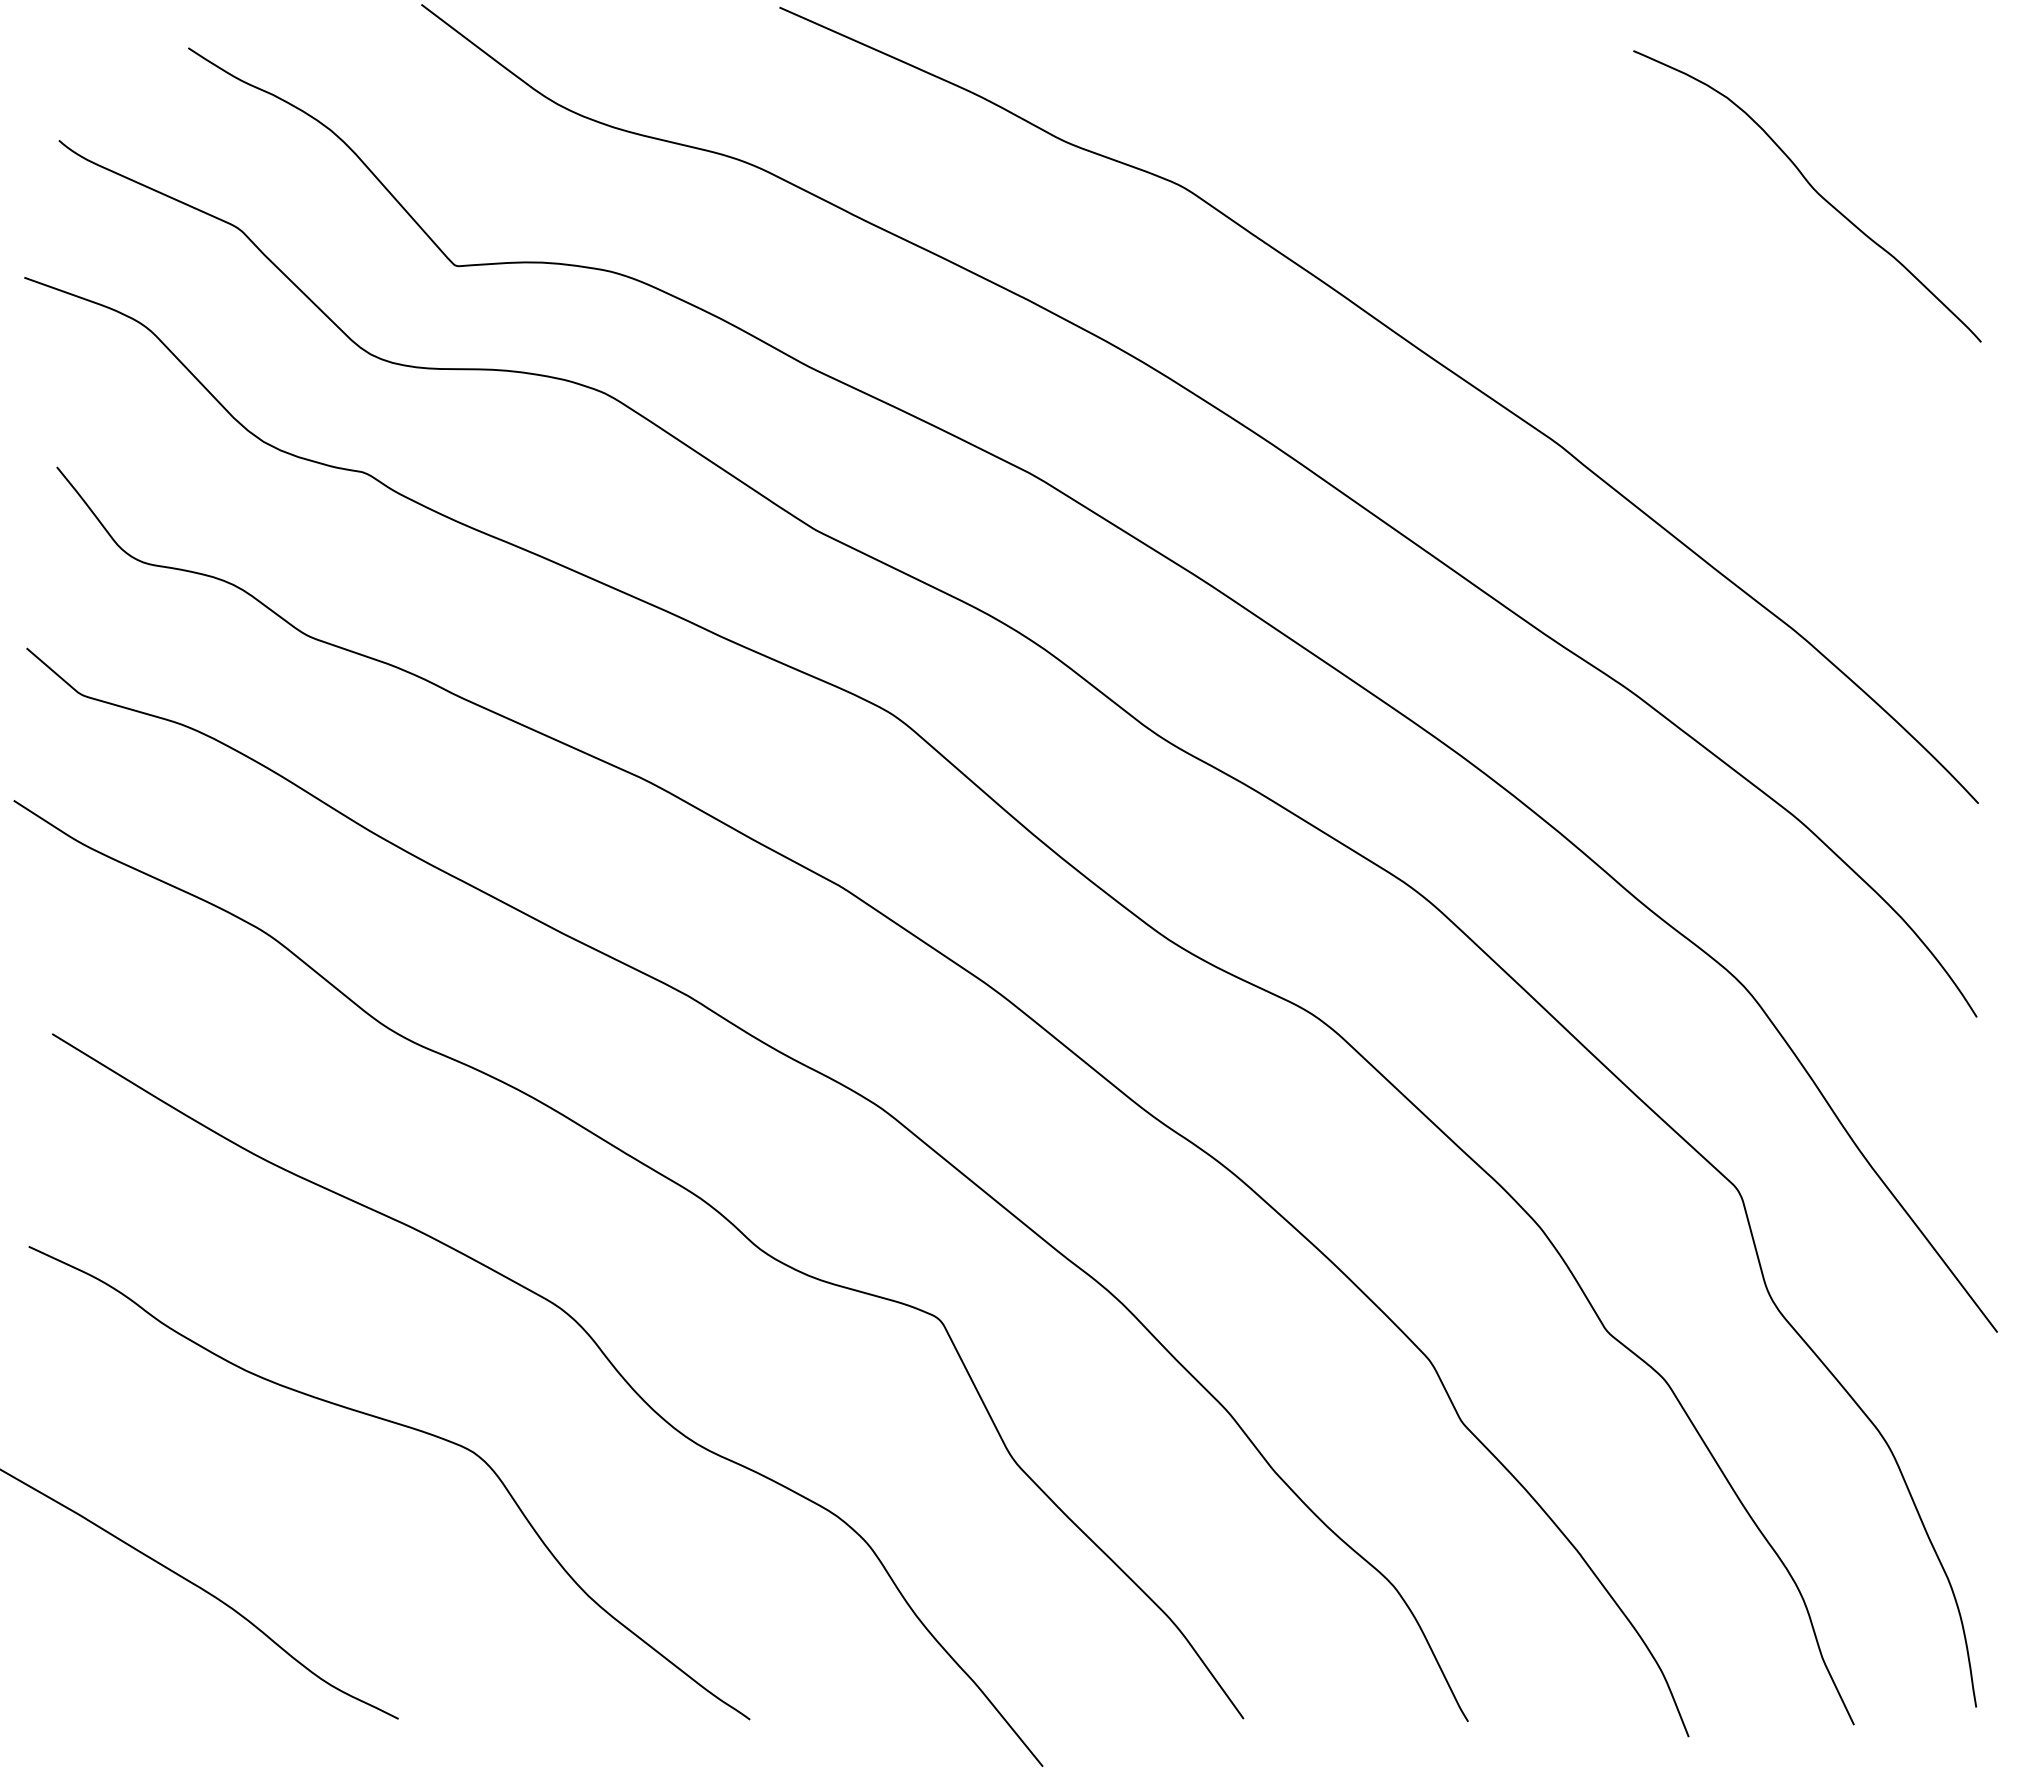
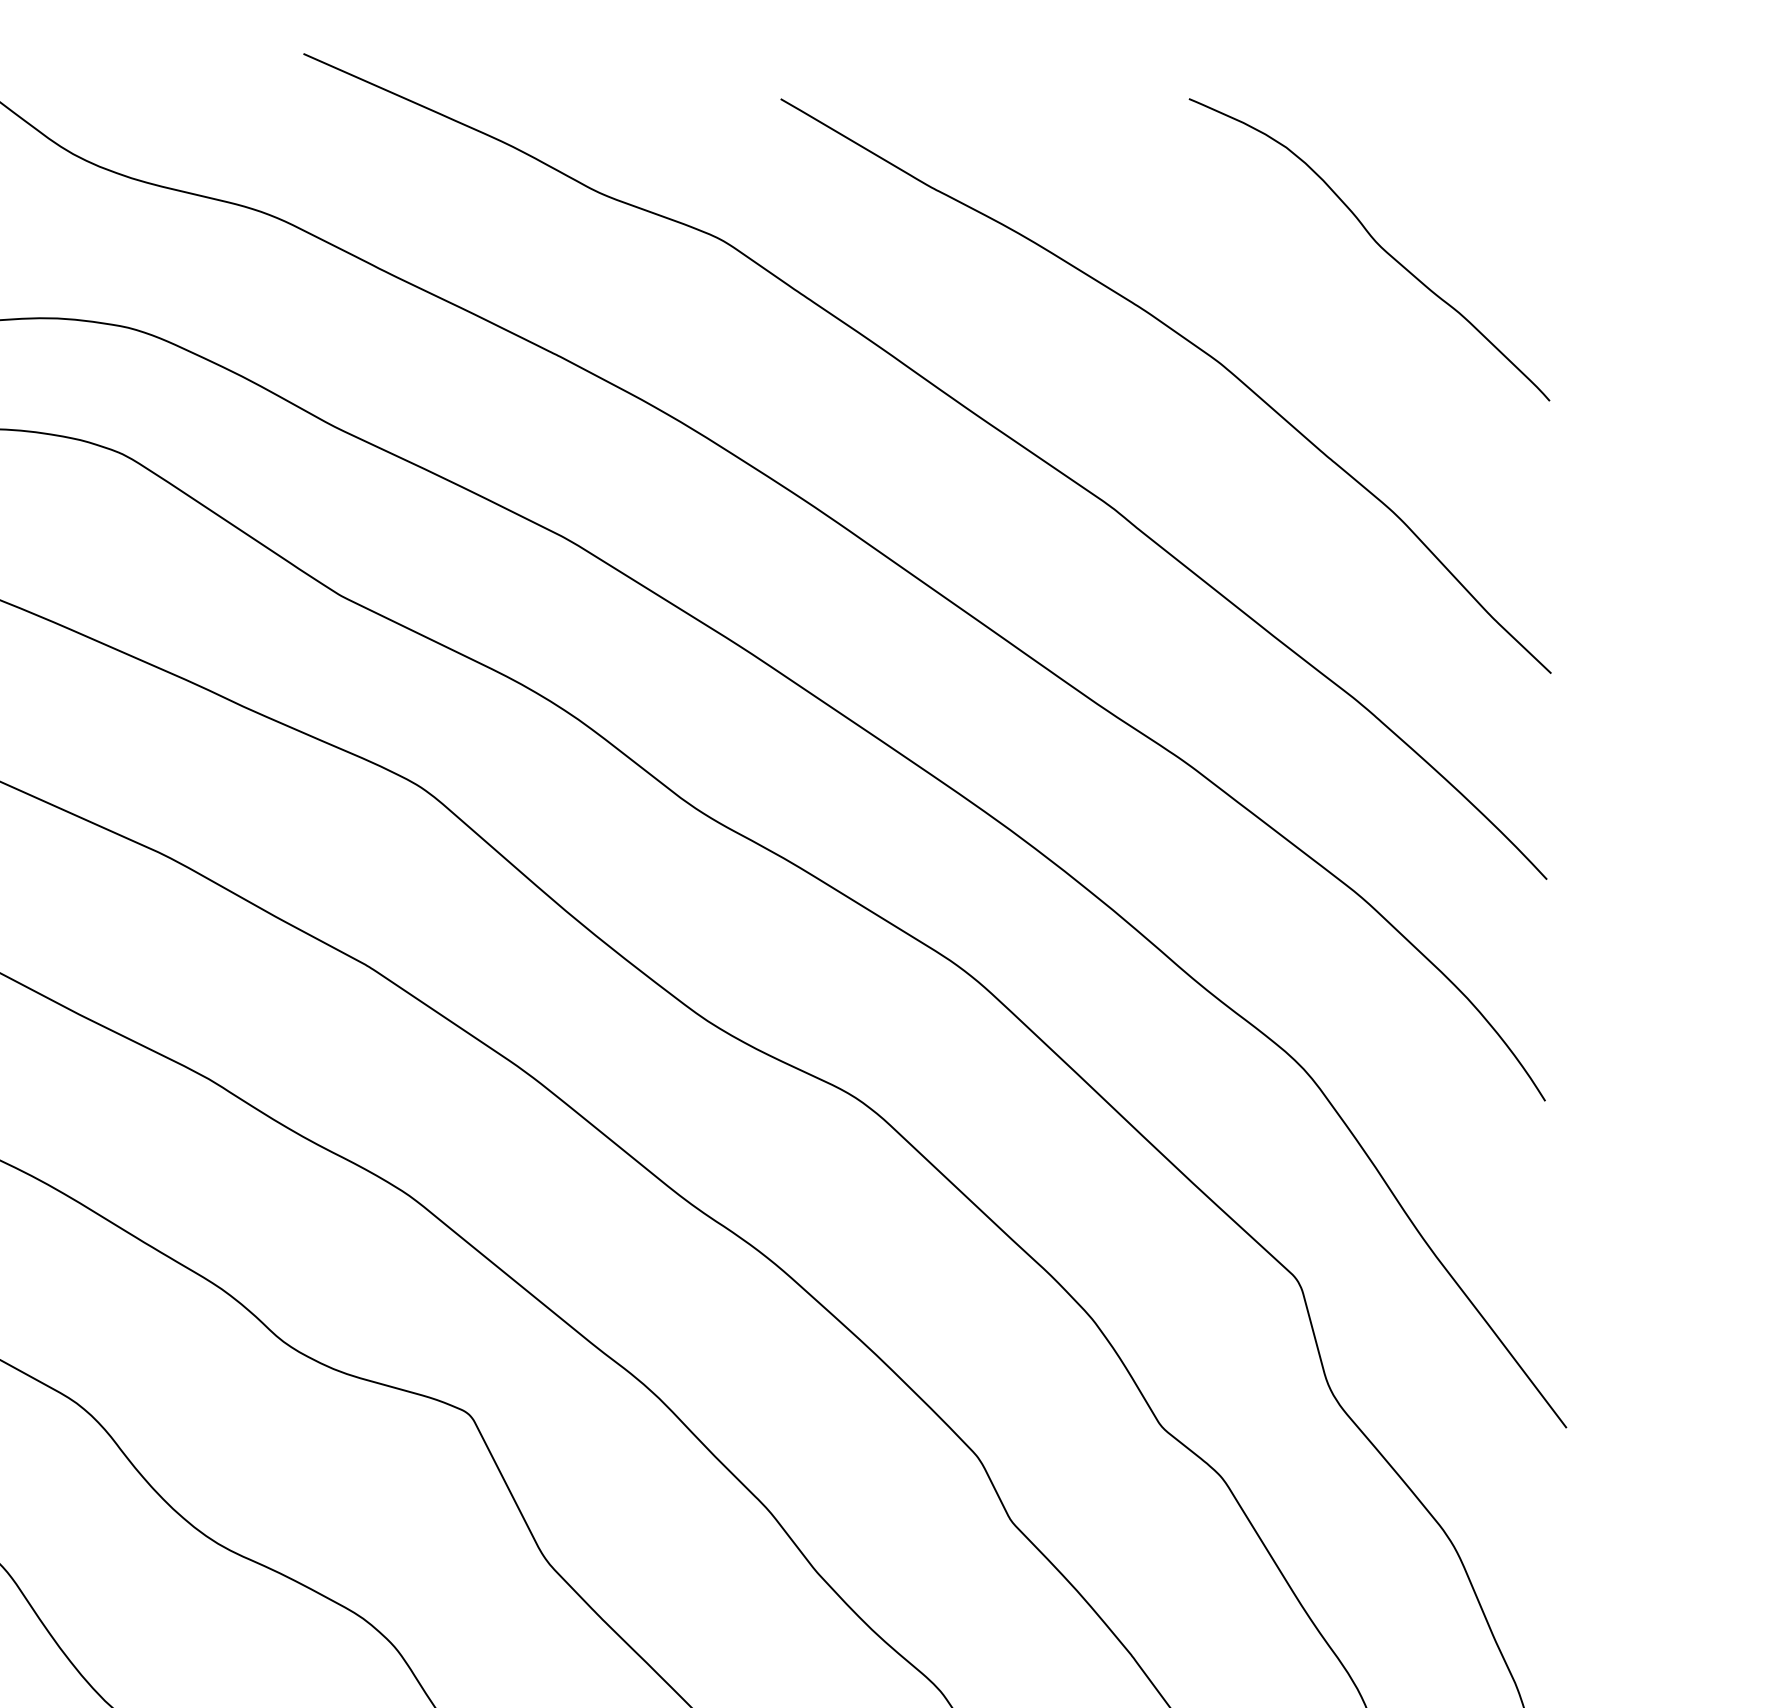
curve: (1638, 289) -> (1194, 346), added

